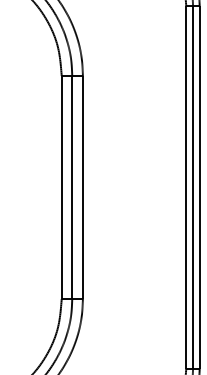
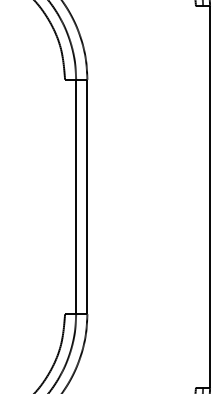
line: (62, 187) -> (65, 196), removed
line: (185, 187) -> (195, 196), removed
line: (193, 187) -> (203, 196), removed

